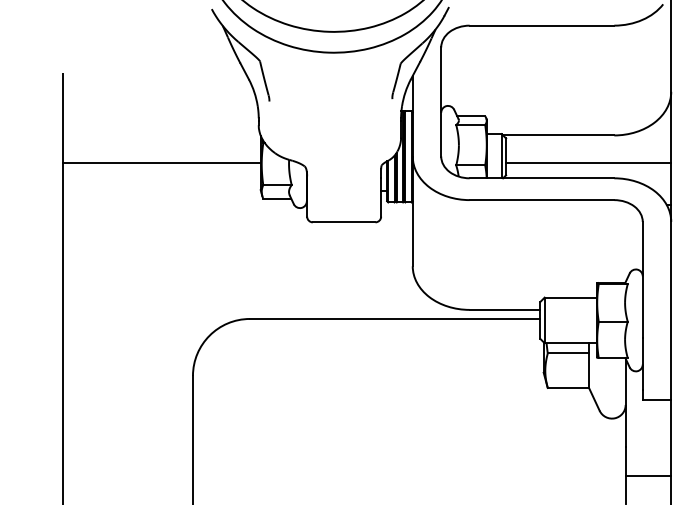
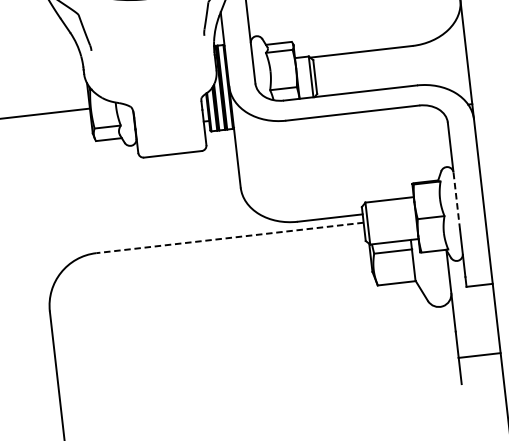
line: (588, 163) -> (391, 74), removed
line: (642, 305) -> (456, 199), solid -> dashed
line: (394, 318) -> (229, 237), solid -> dashed

